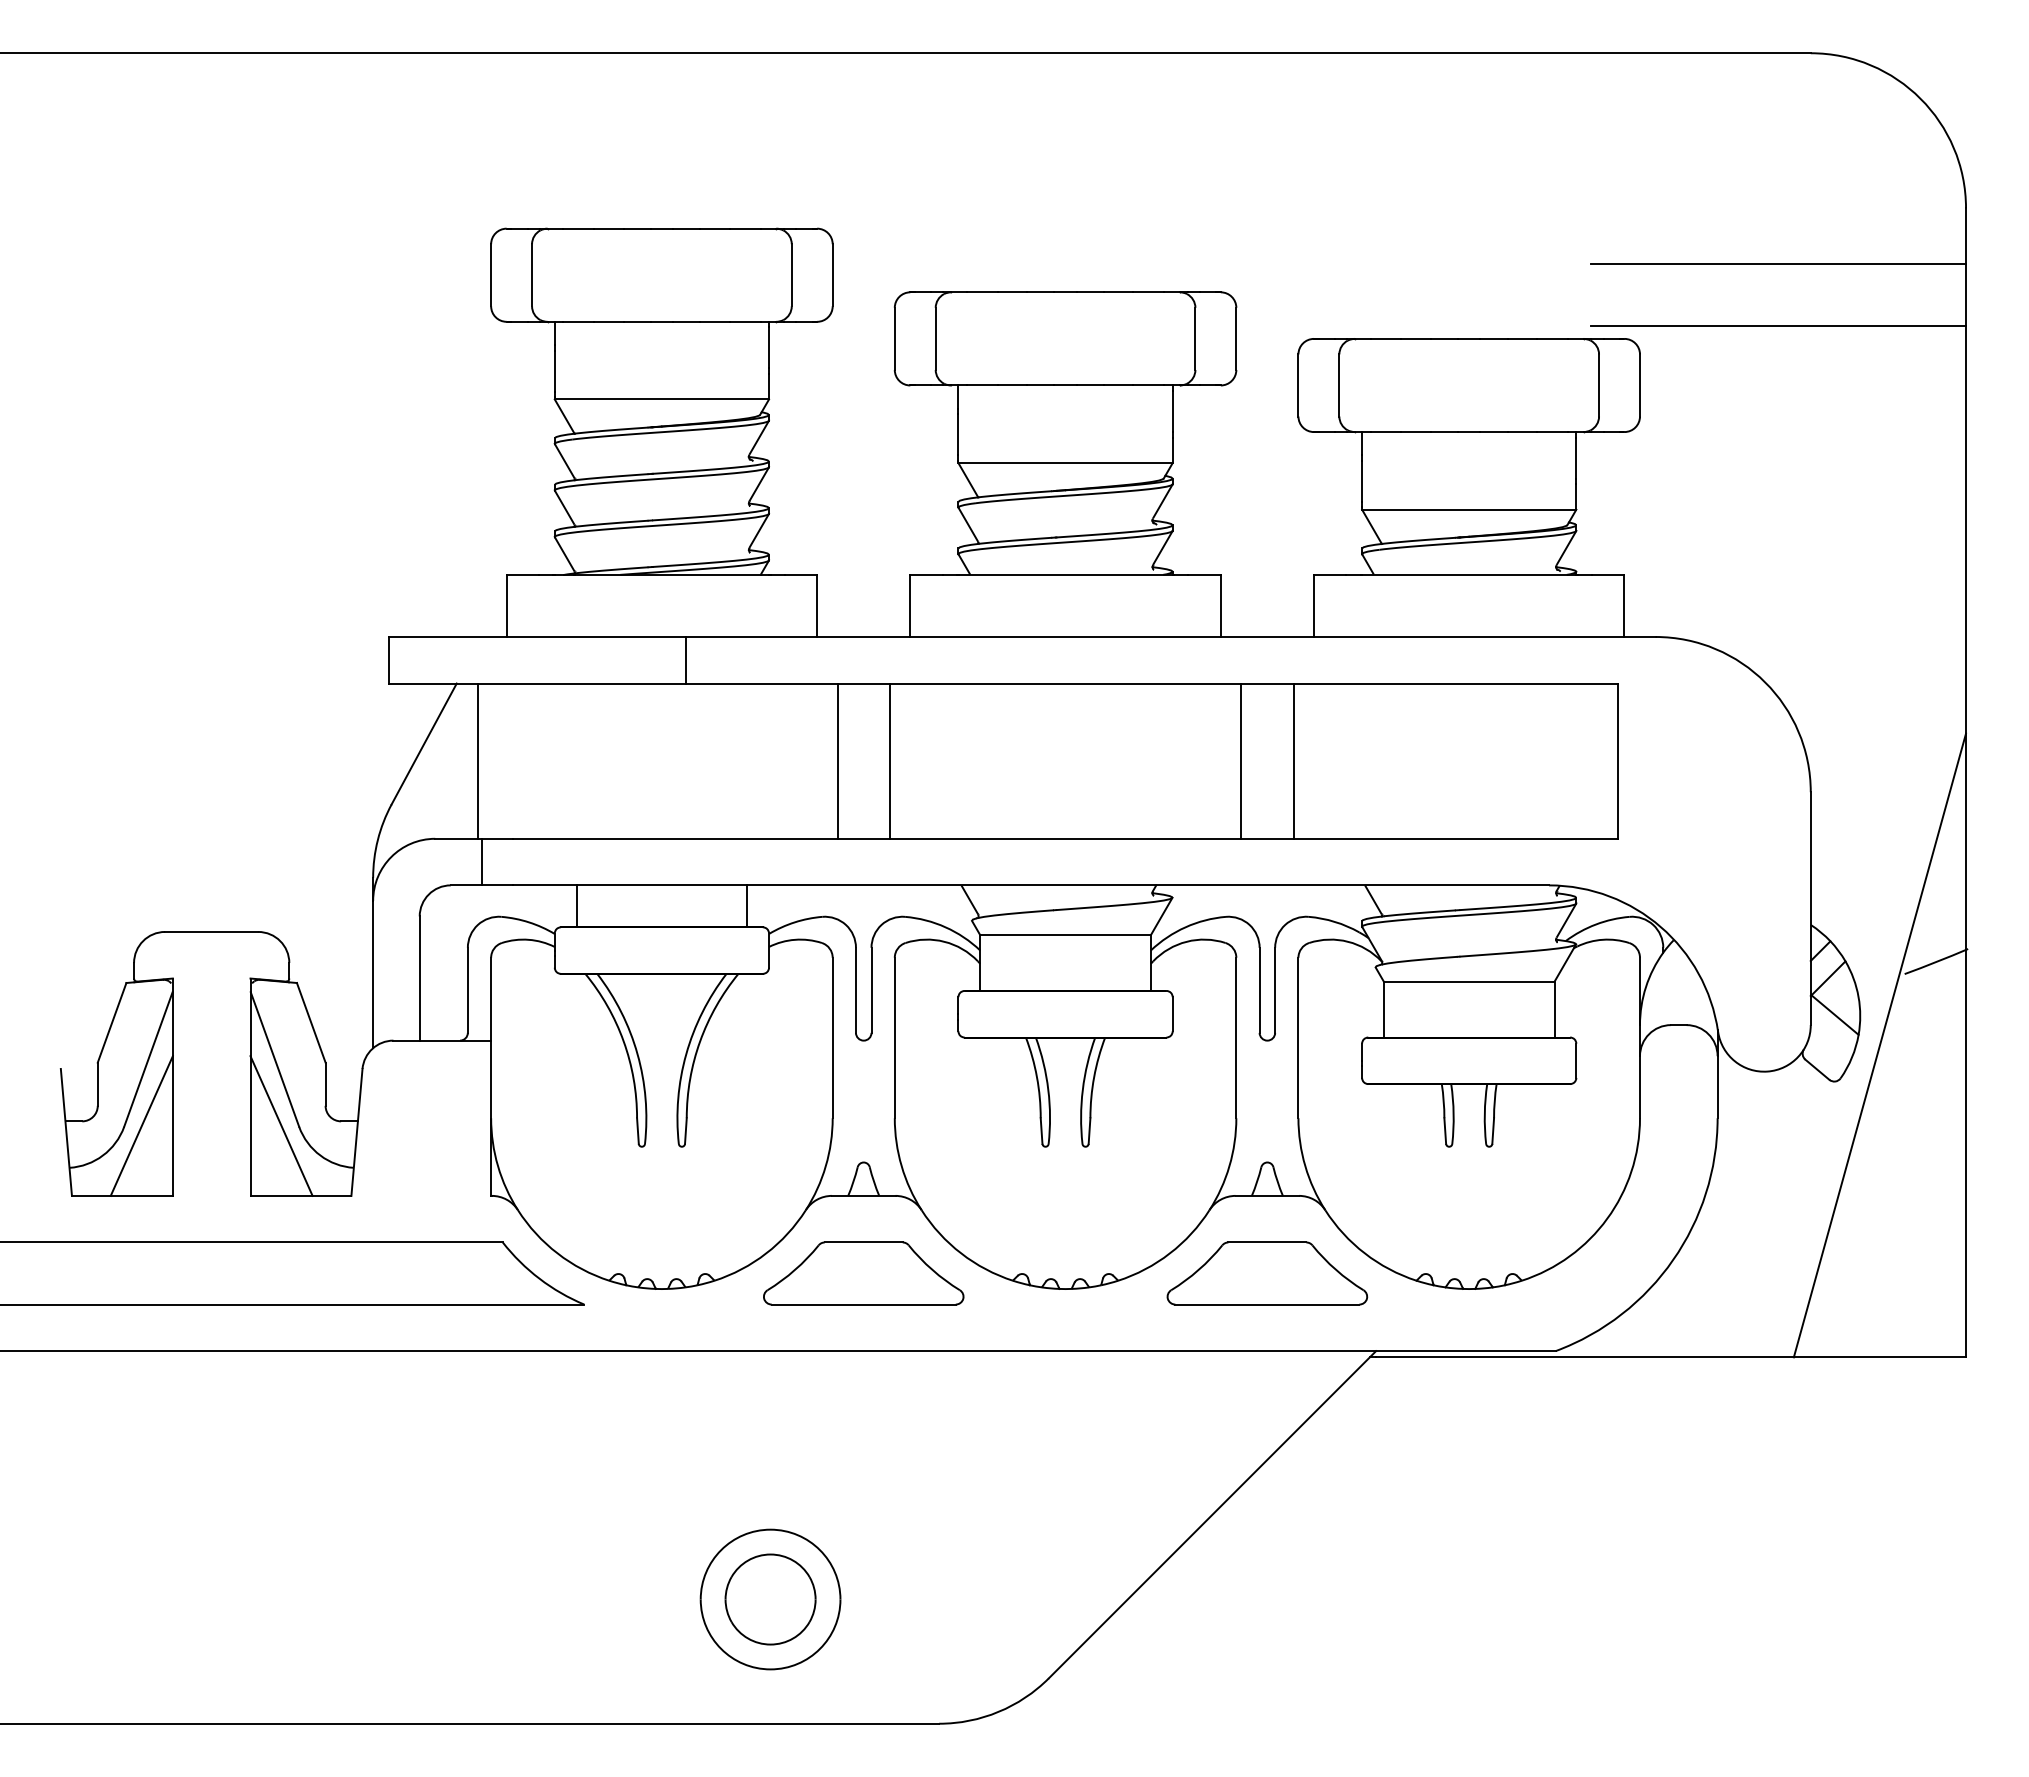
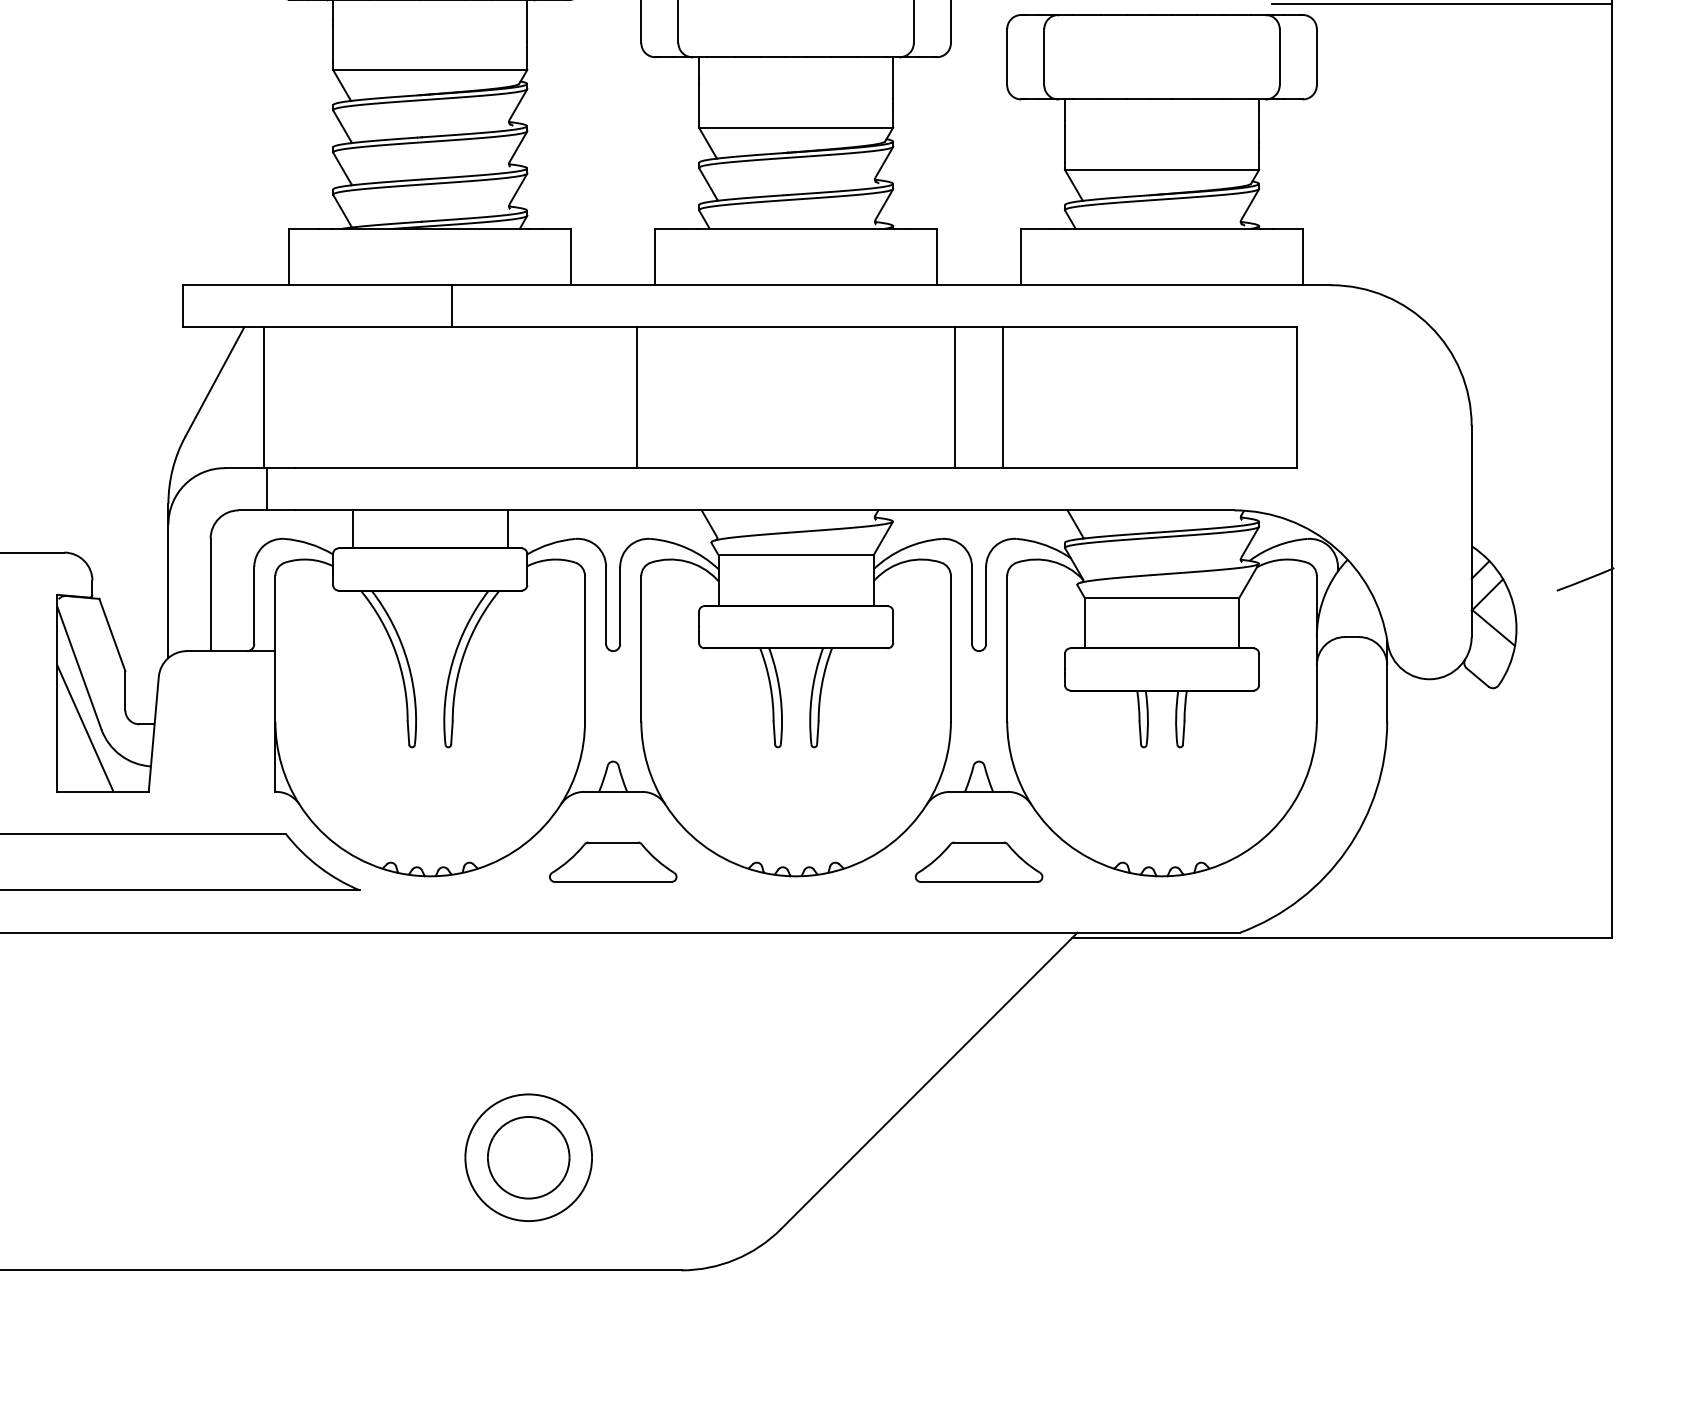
line: (837, 760) -> (589, 397), removed
line: (1879, 1045) -> (1533, 655), removed
part: (863, 1273) -> (612, 862), size x0.7
part: (1267, 1273) -> (979, 862), size x0.7

